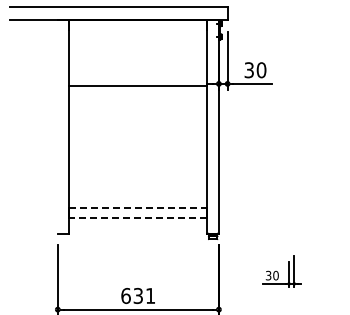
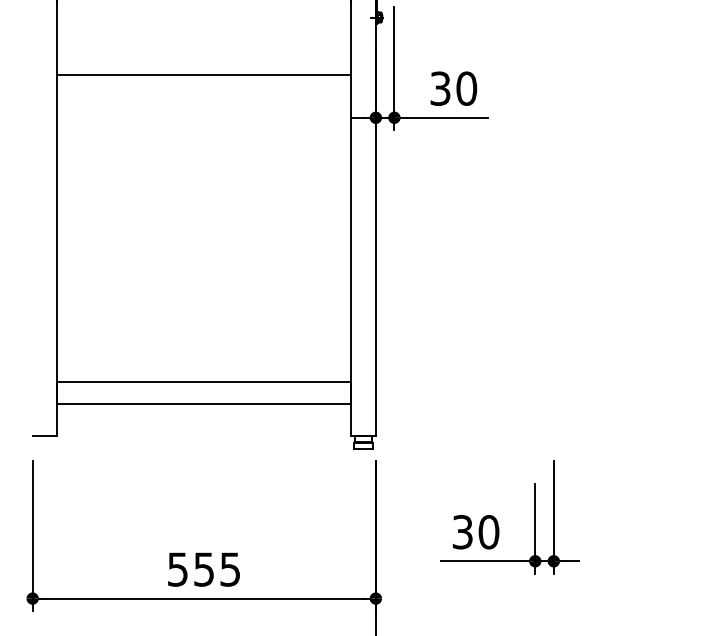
line: (138, 85) -> (204, 74), moved
line: (138, 207) -> (204, 381), dashed -> solid
line: (138, 218) -> (204, 404), dashed -> solid
part: (281, 271) -> (509, 517), size x1.67
text: (138, 295) -> (204, 568), 631 -> 555

